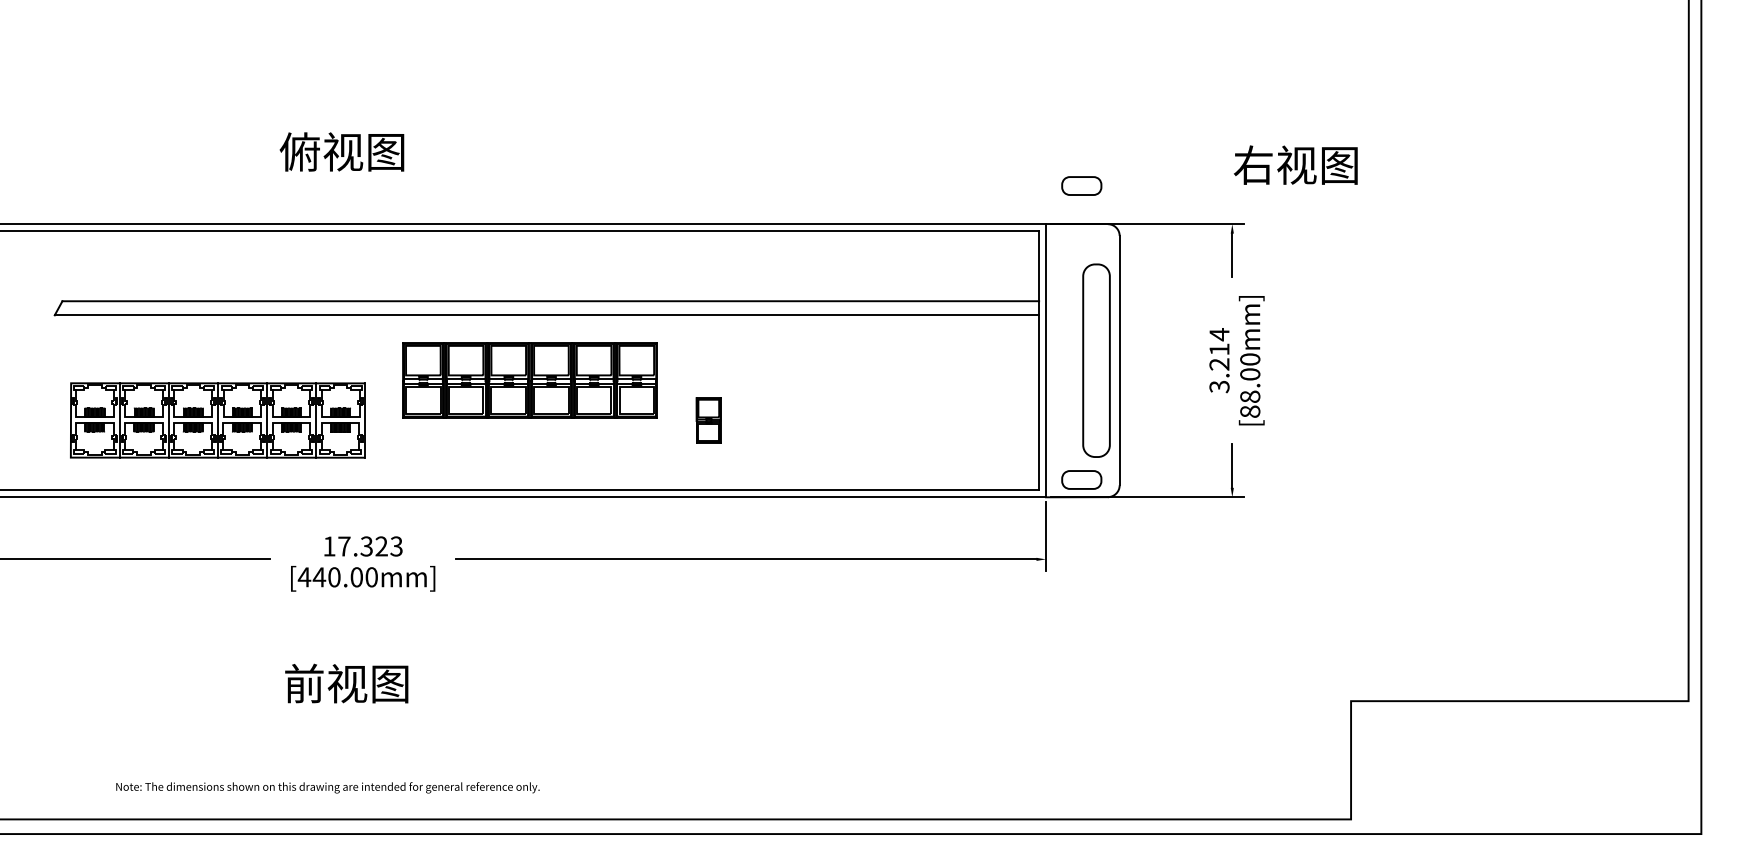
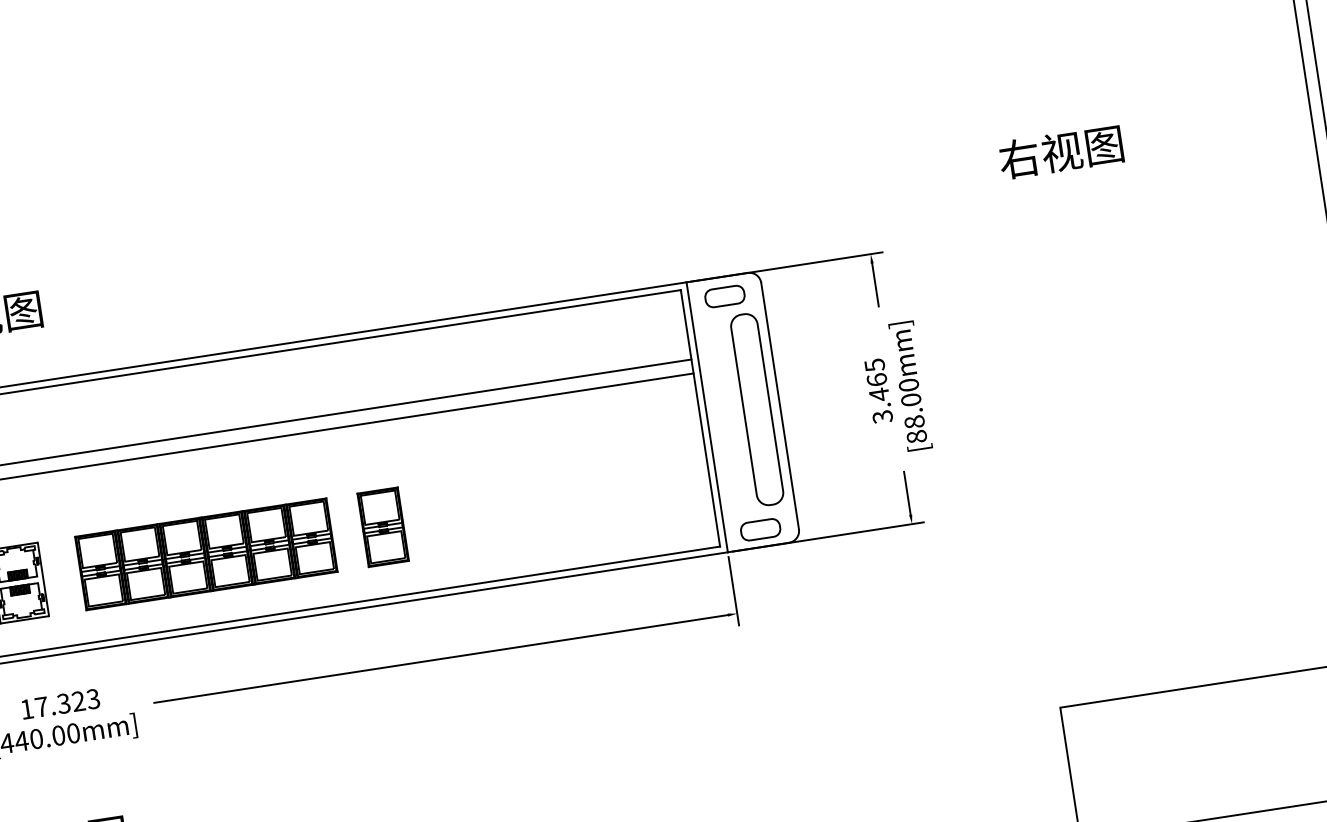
text: (1295, 164) -> (1060, 151), moved
part: (1081, 185) -> (724, 296), moved
text: (1219, 349) -> (877, 379), 3.214 -> 3.465
part: (529, 380) -> (205, 554), moved
part: (708, 420) -> (382, 527), size x1.67

